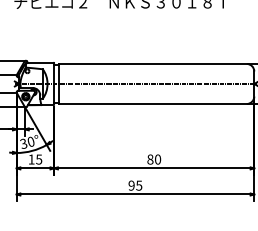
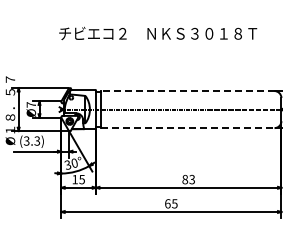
line: (152, 64) -> (187, 91), solid -> dashed
line: (152, 104) -> (187, 128), solid -> dashed
text: (158, 159) -> (192, 179), 80 -> 83
text: (131, 185) -> (167, 203), 95 -> 65

